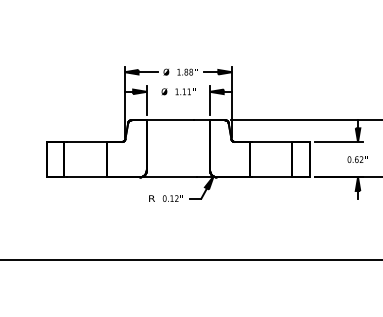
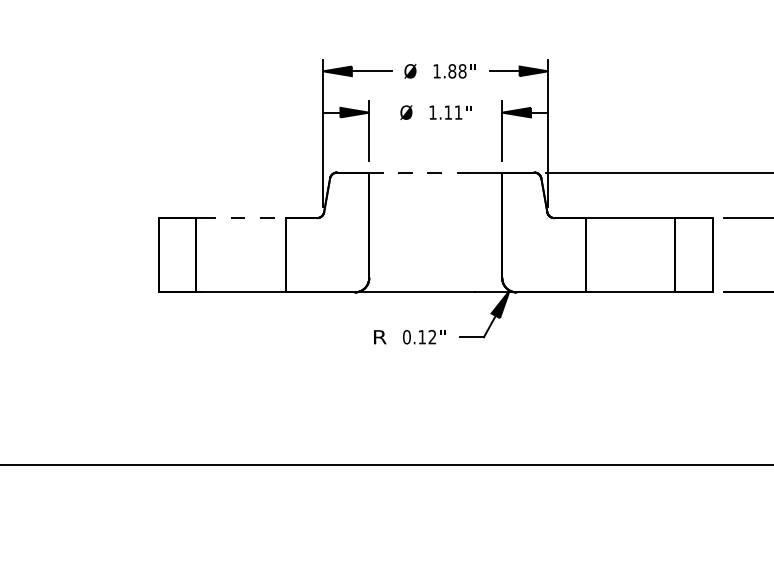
line: (170, 120) -> (419, 172), solid -> dashed
line: (87, 142) -> (244, 219), solid -> dashed

